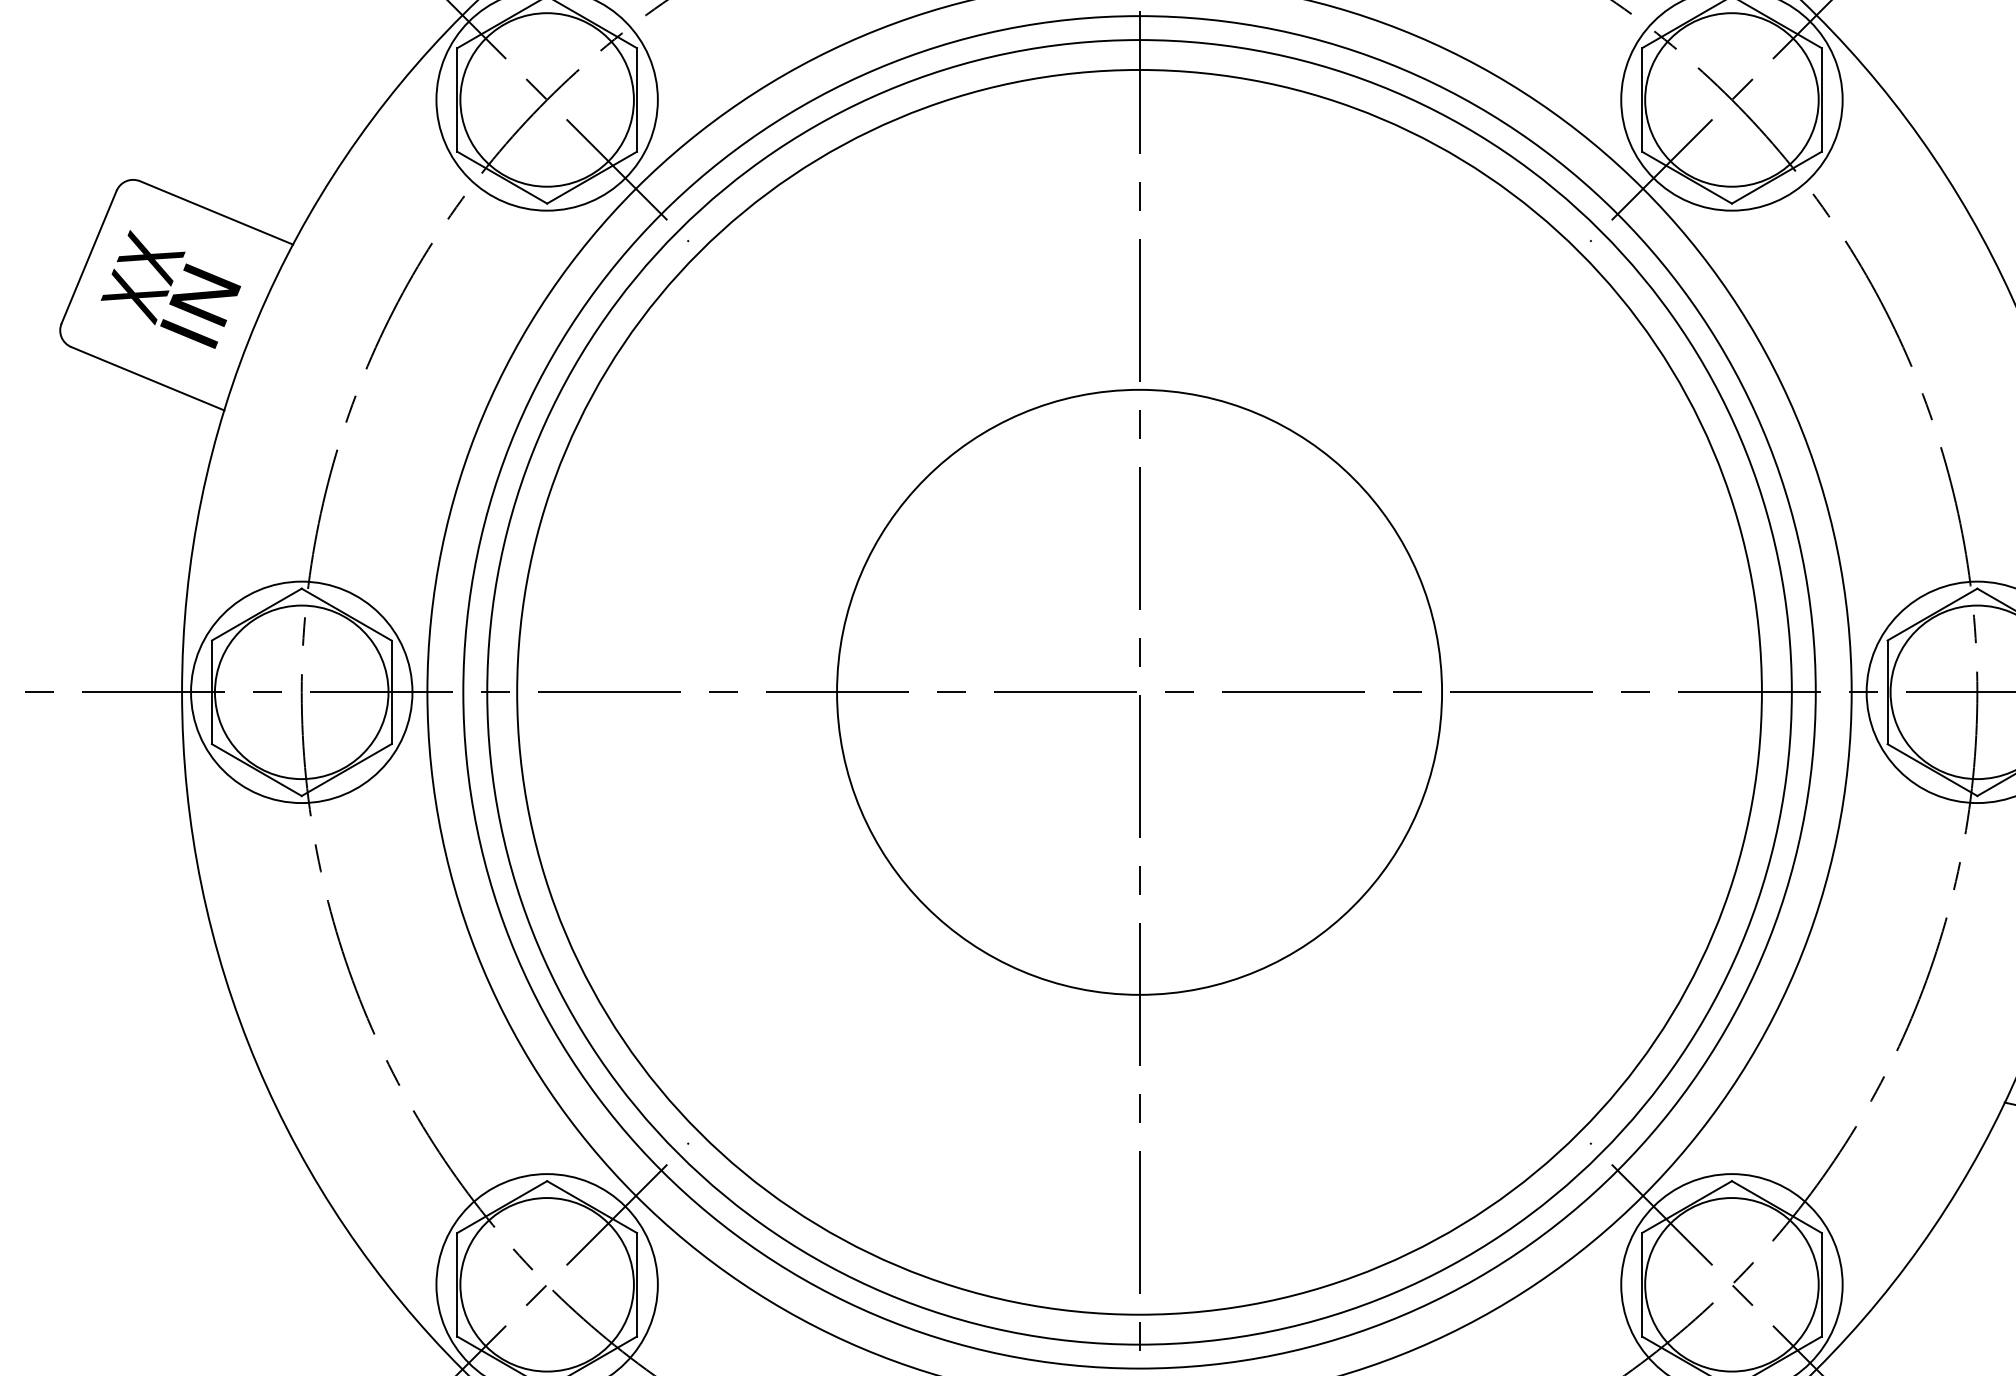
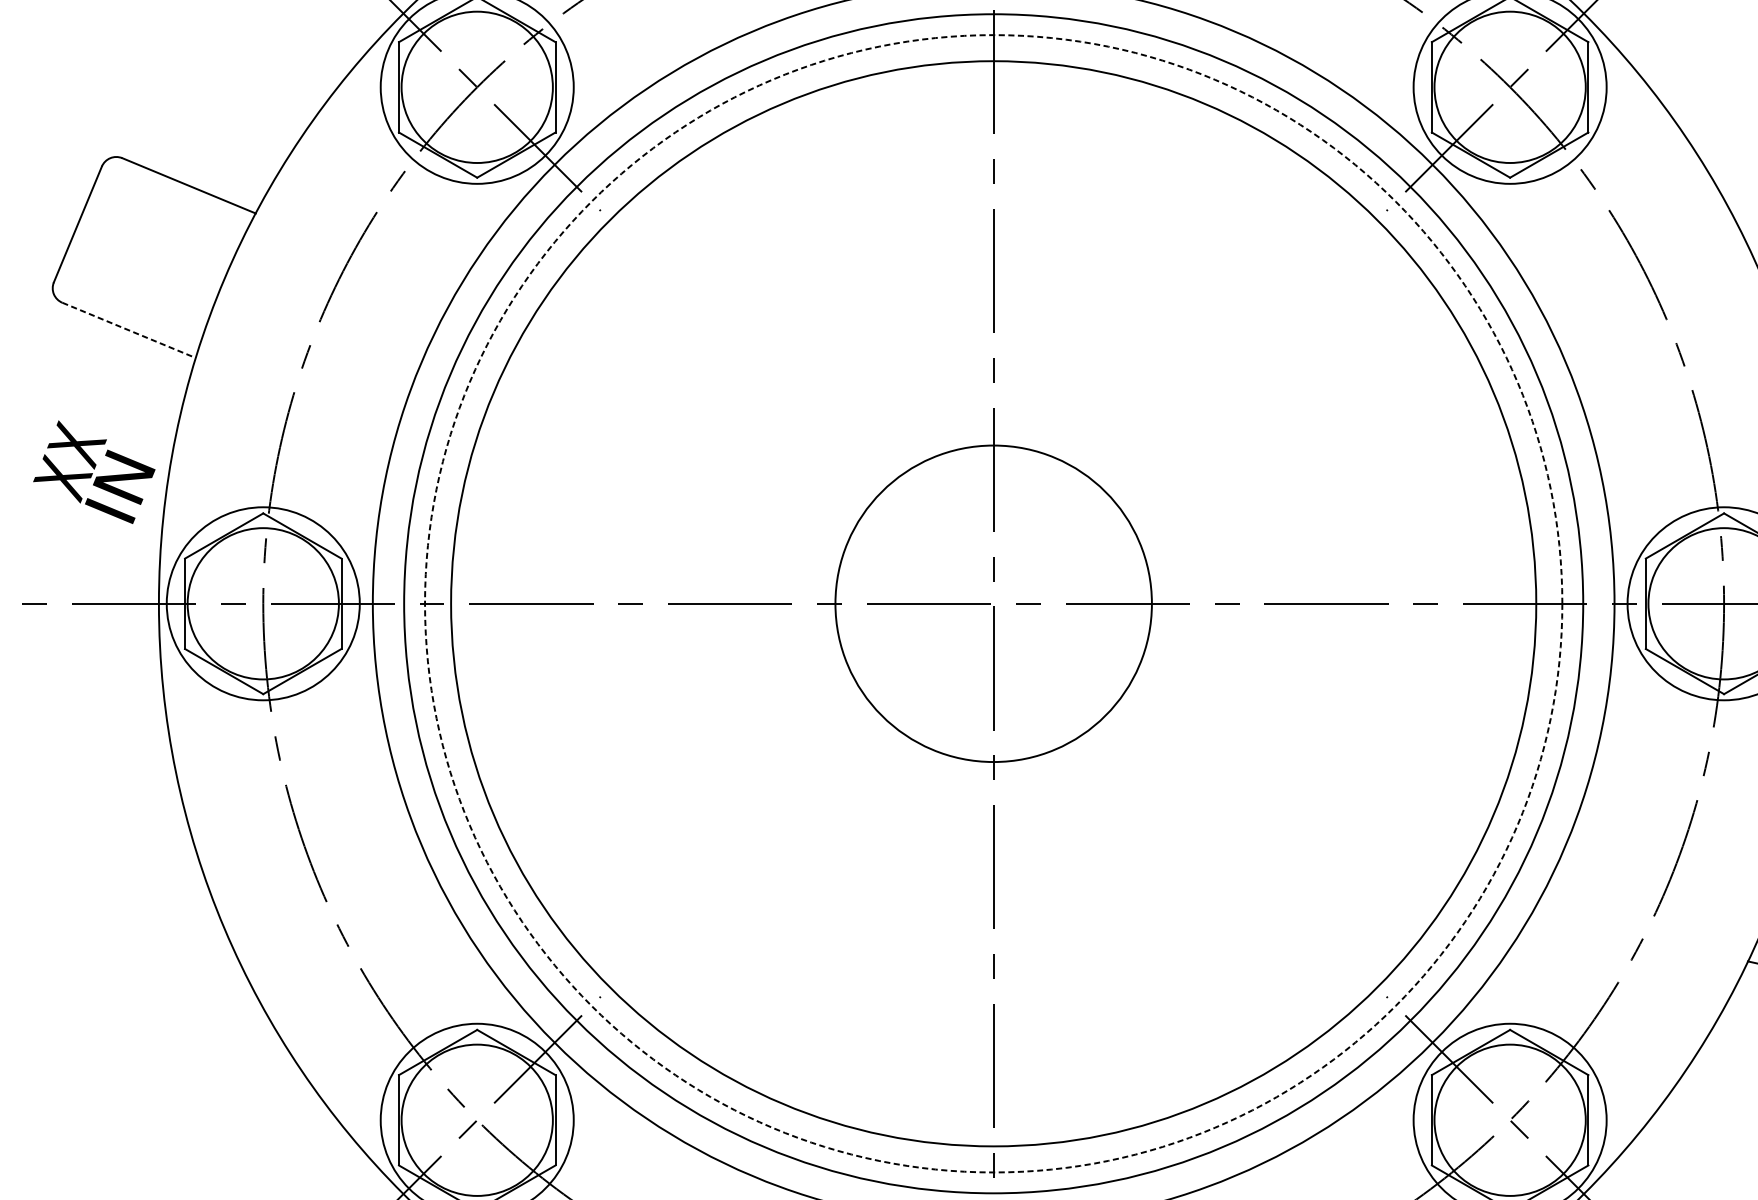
text: (170, 289) -> (93, 472), moved
line: (147, 378) -> (128, 330), solid -> dashed
circle: (1139, 691) -> (993, 603), size x0.6
circle: (1139, 692) -> (993, 603), solid -> dashed

